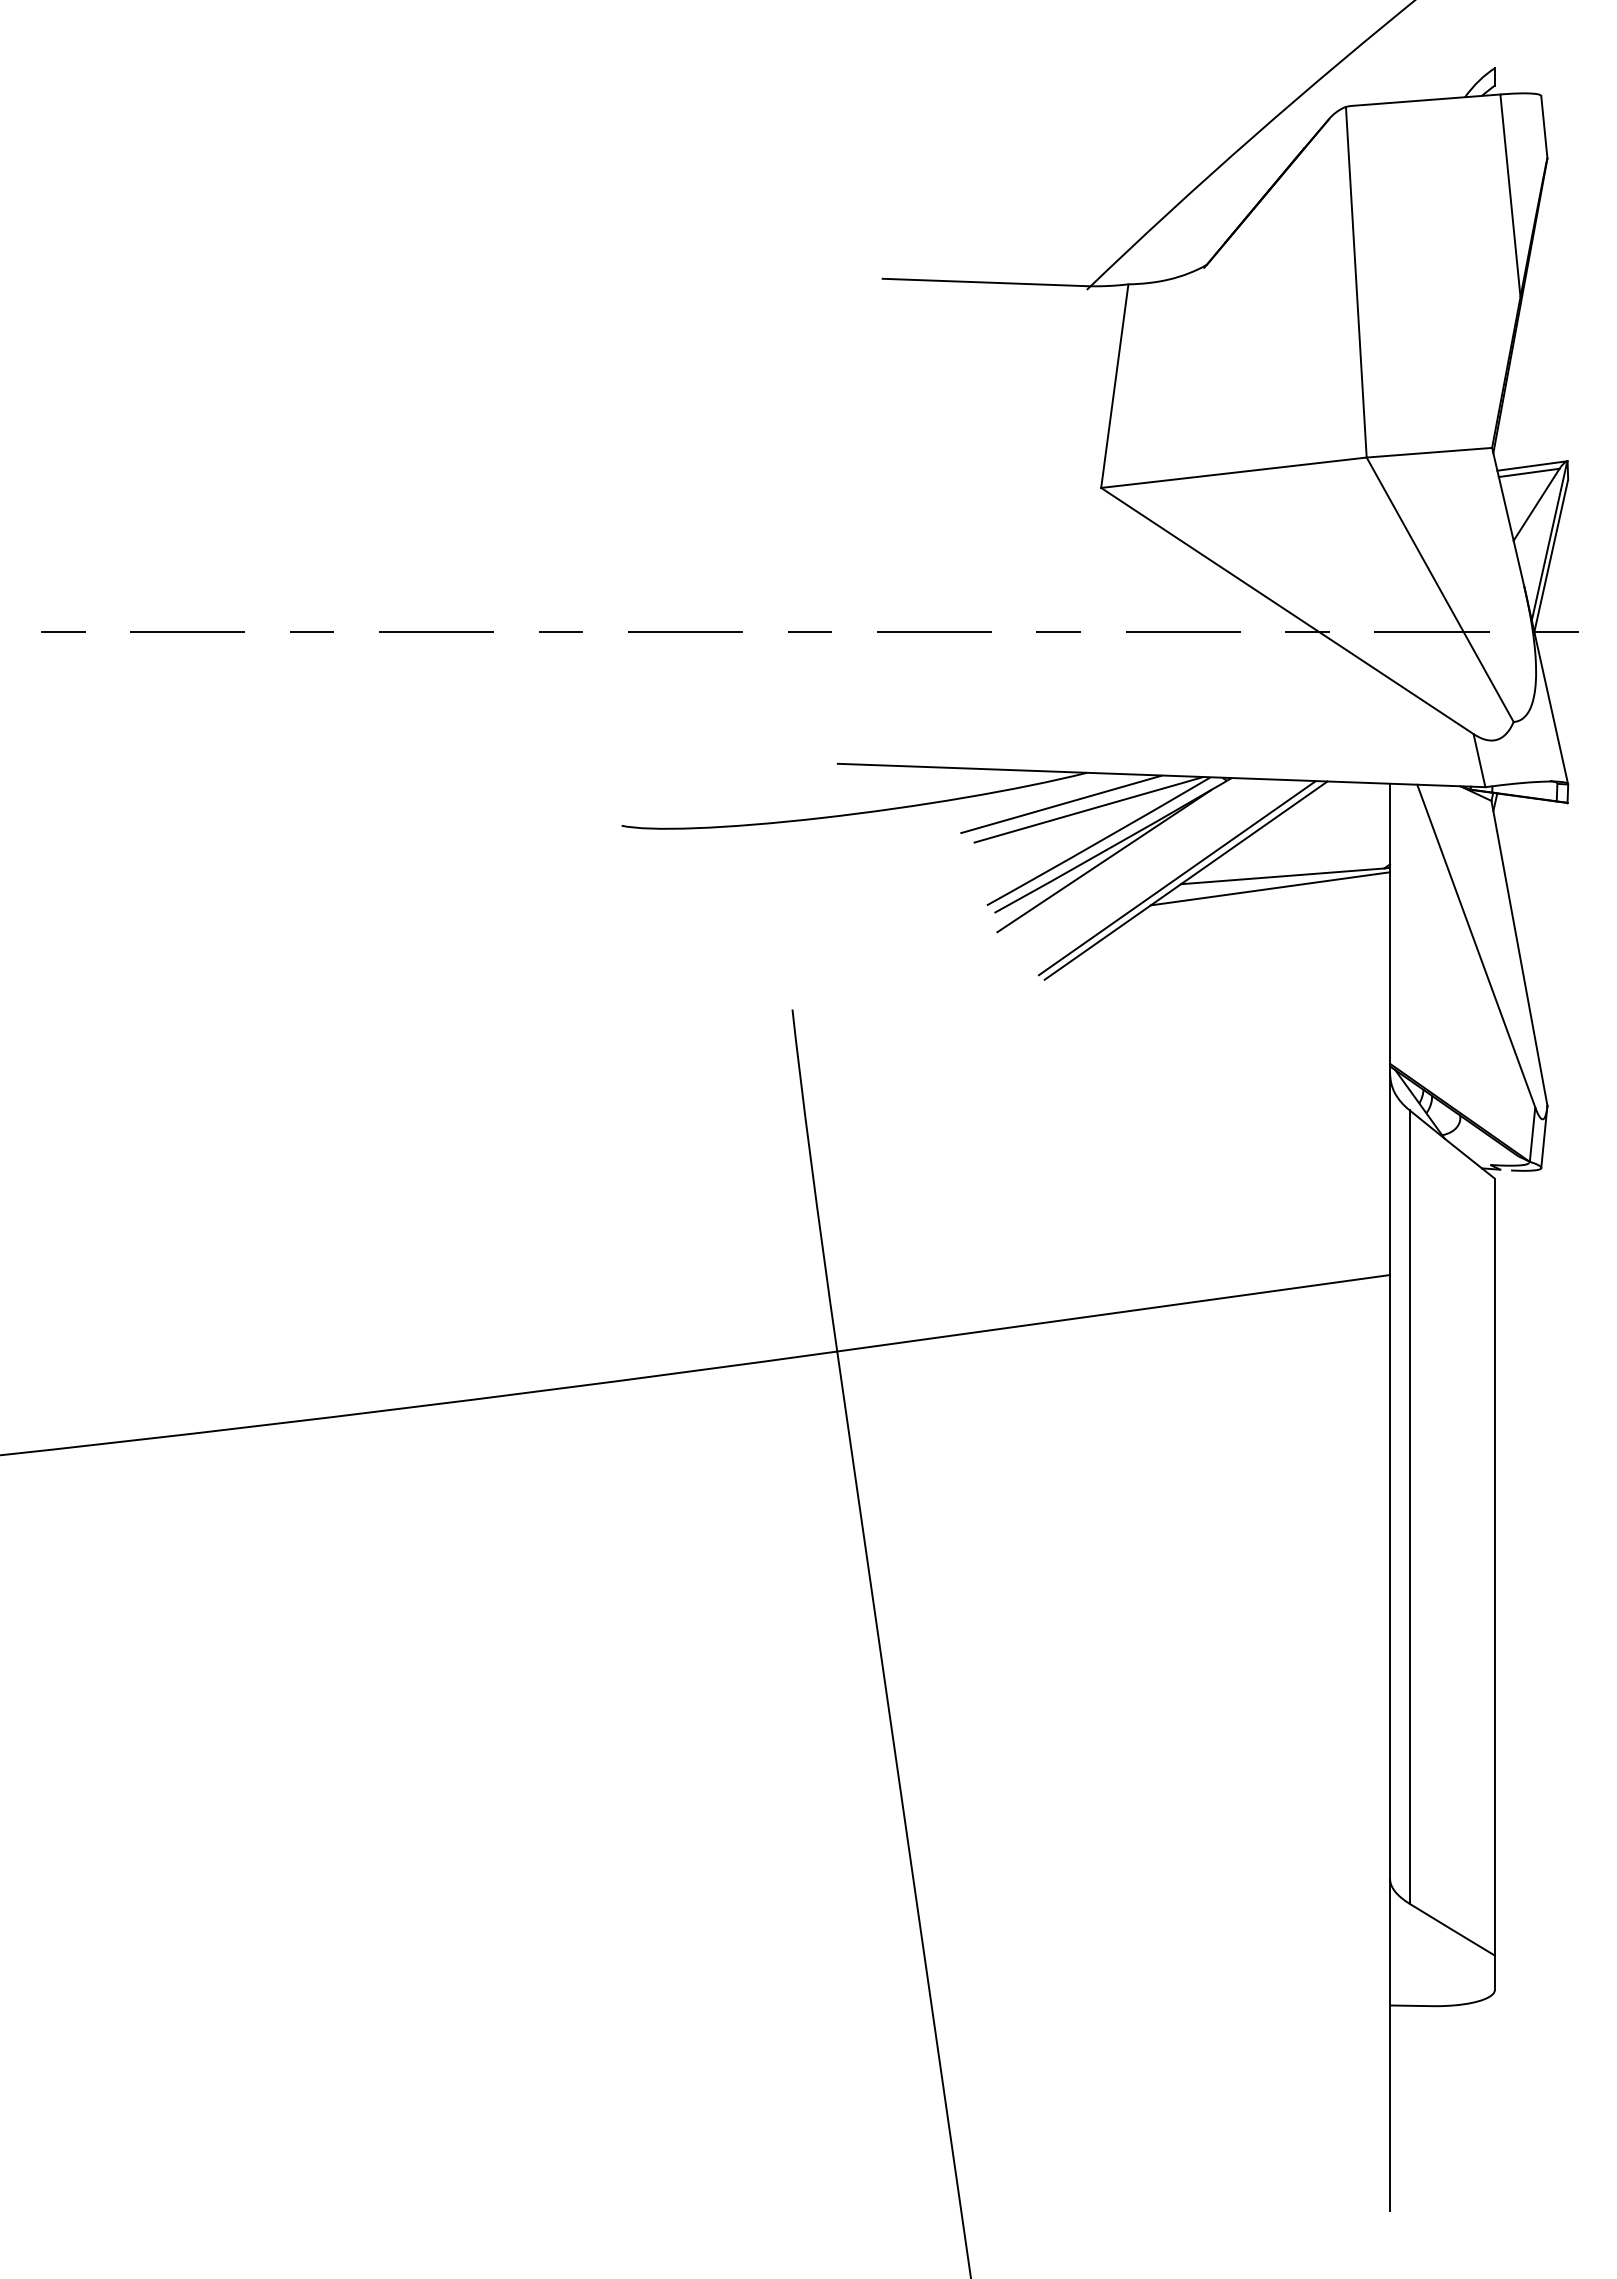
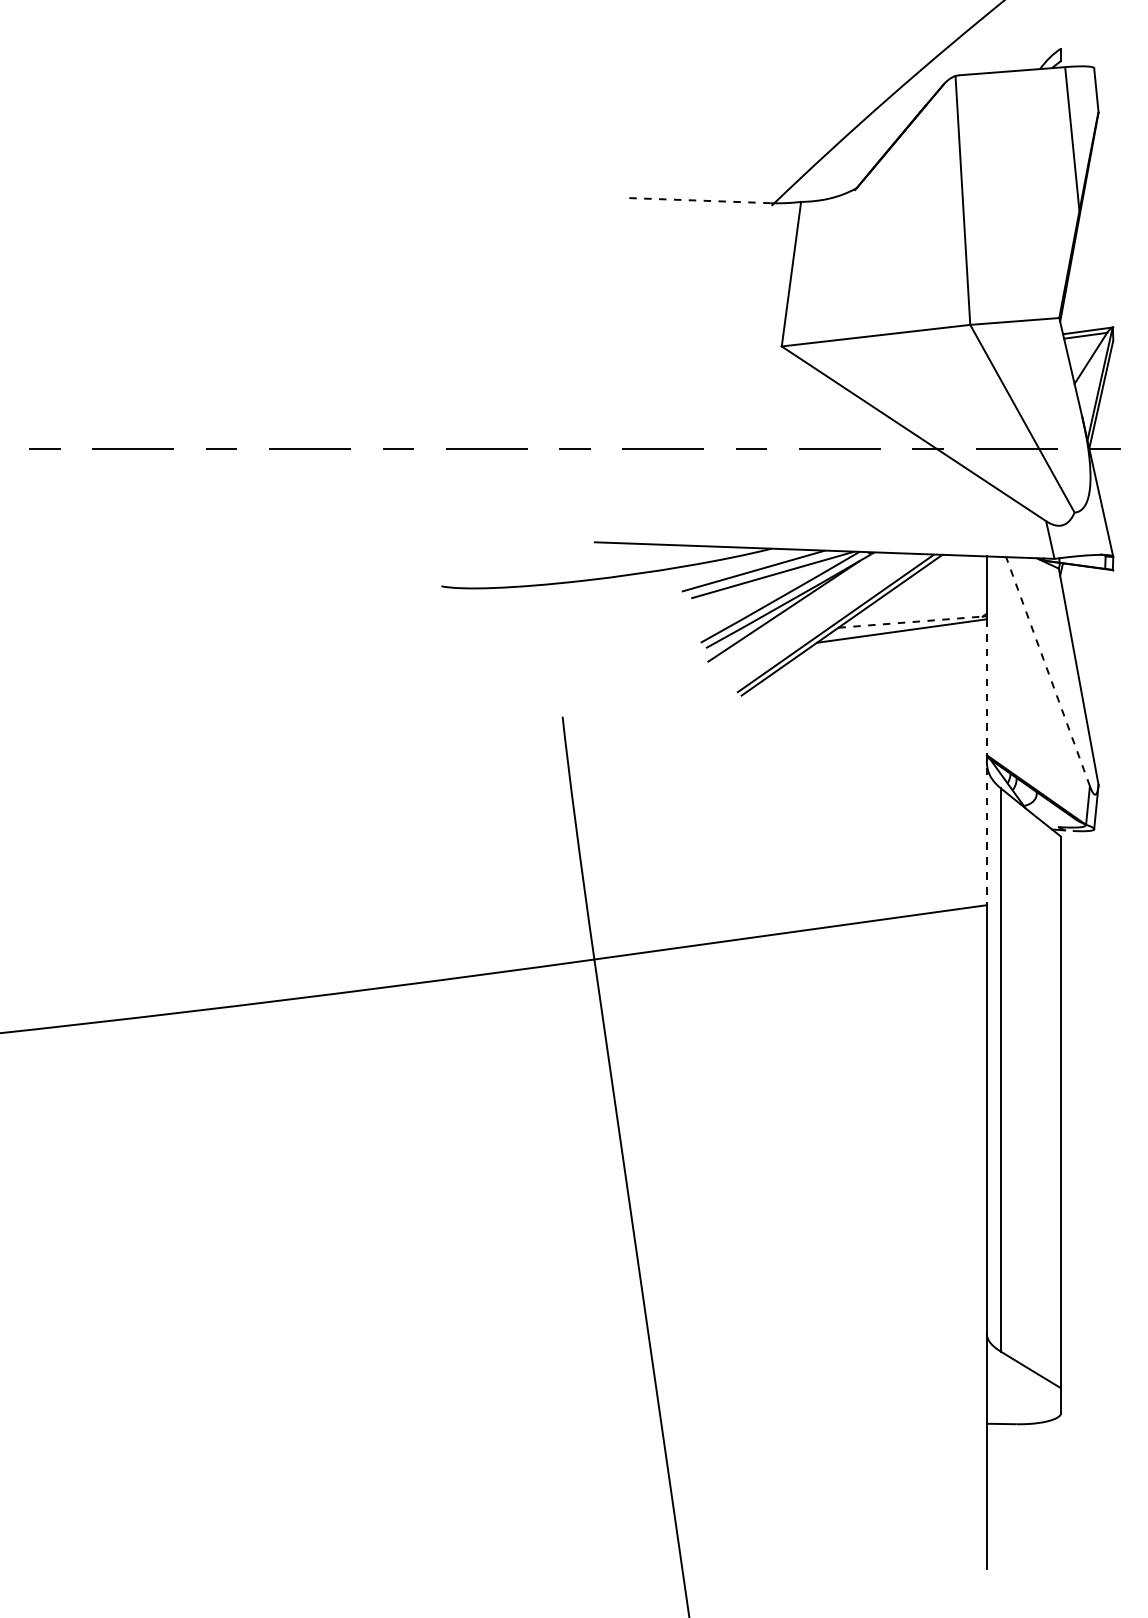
line: (983, 282) -> (698, 200), solid -> dashed
line: (1282, 876) -> (910, 622), solid -> dashed
line: (1476, 946) -> (1048, 671), solid -> dashed
line: (1390, 1074) -> (987, 762), solid -> dashed

